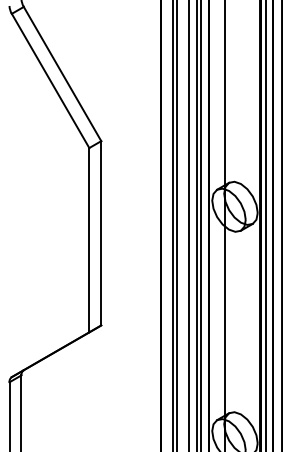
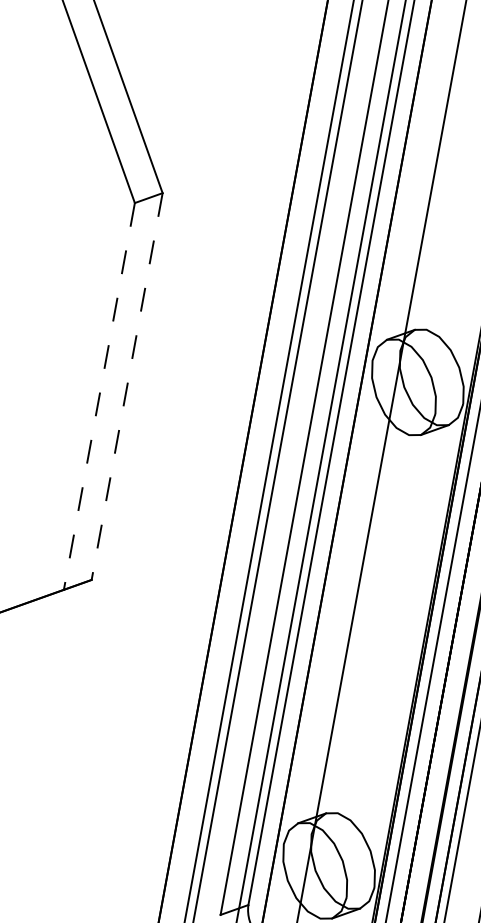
line: (101, 233) -> (127, 387), solid -> dashed
line: (89, 240) -> (99, 397), solid -> dashed

